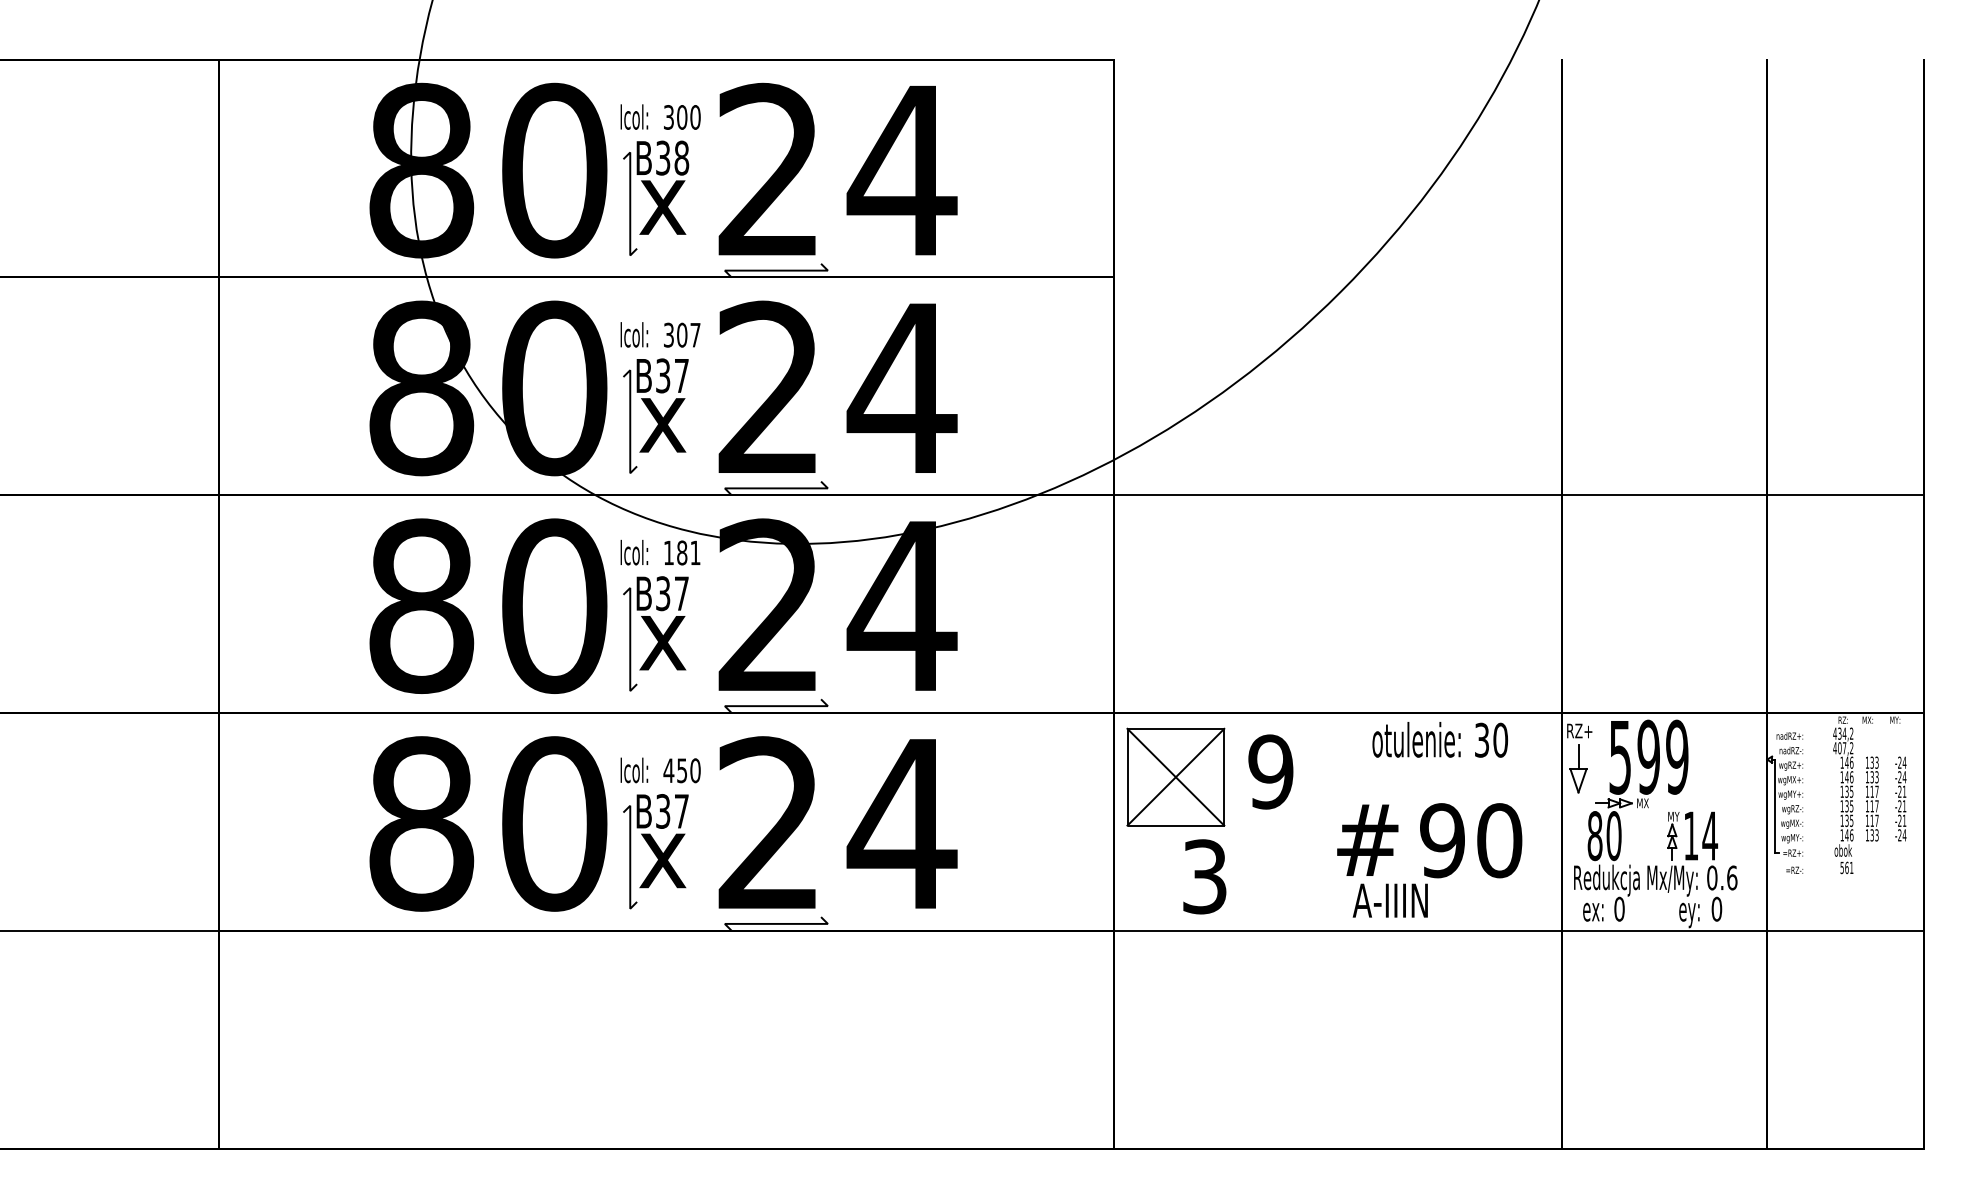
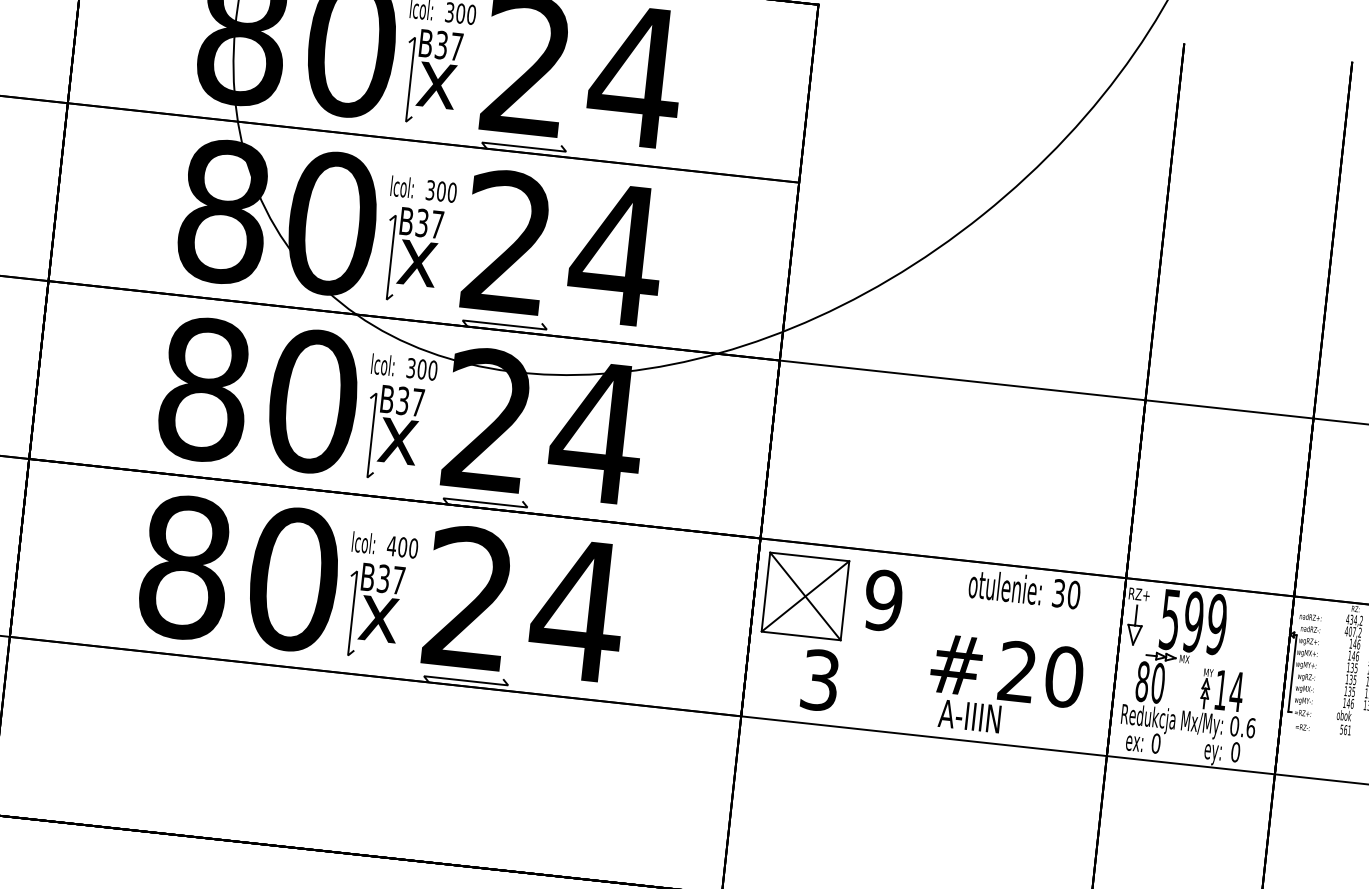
text: (681, 157) -> (456, 46), B38 -> B37
text: (695, 334) -> (452, 192), 307 -> 300
text: (682, 552) -> (422, 369), 181 -> 300
text: (682, 770) -> (403, 547), 450 -> 400
text: (1442, 840) -> (1017, 671), 90 -> 20

